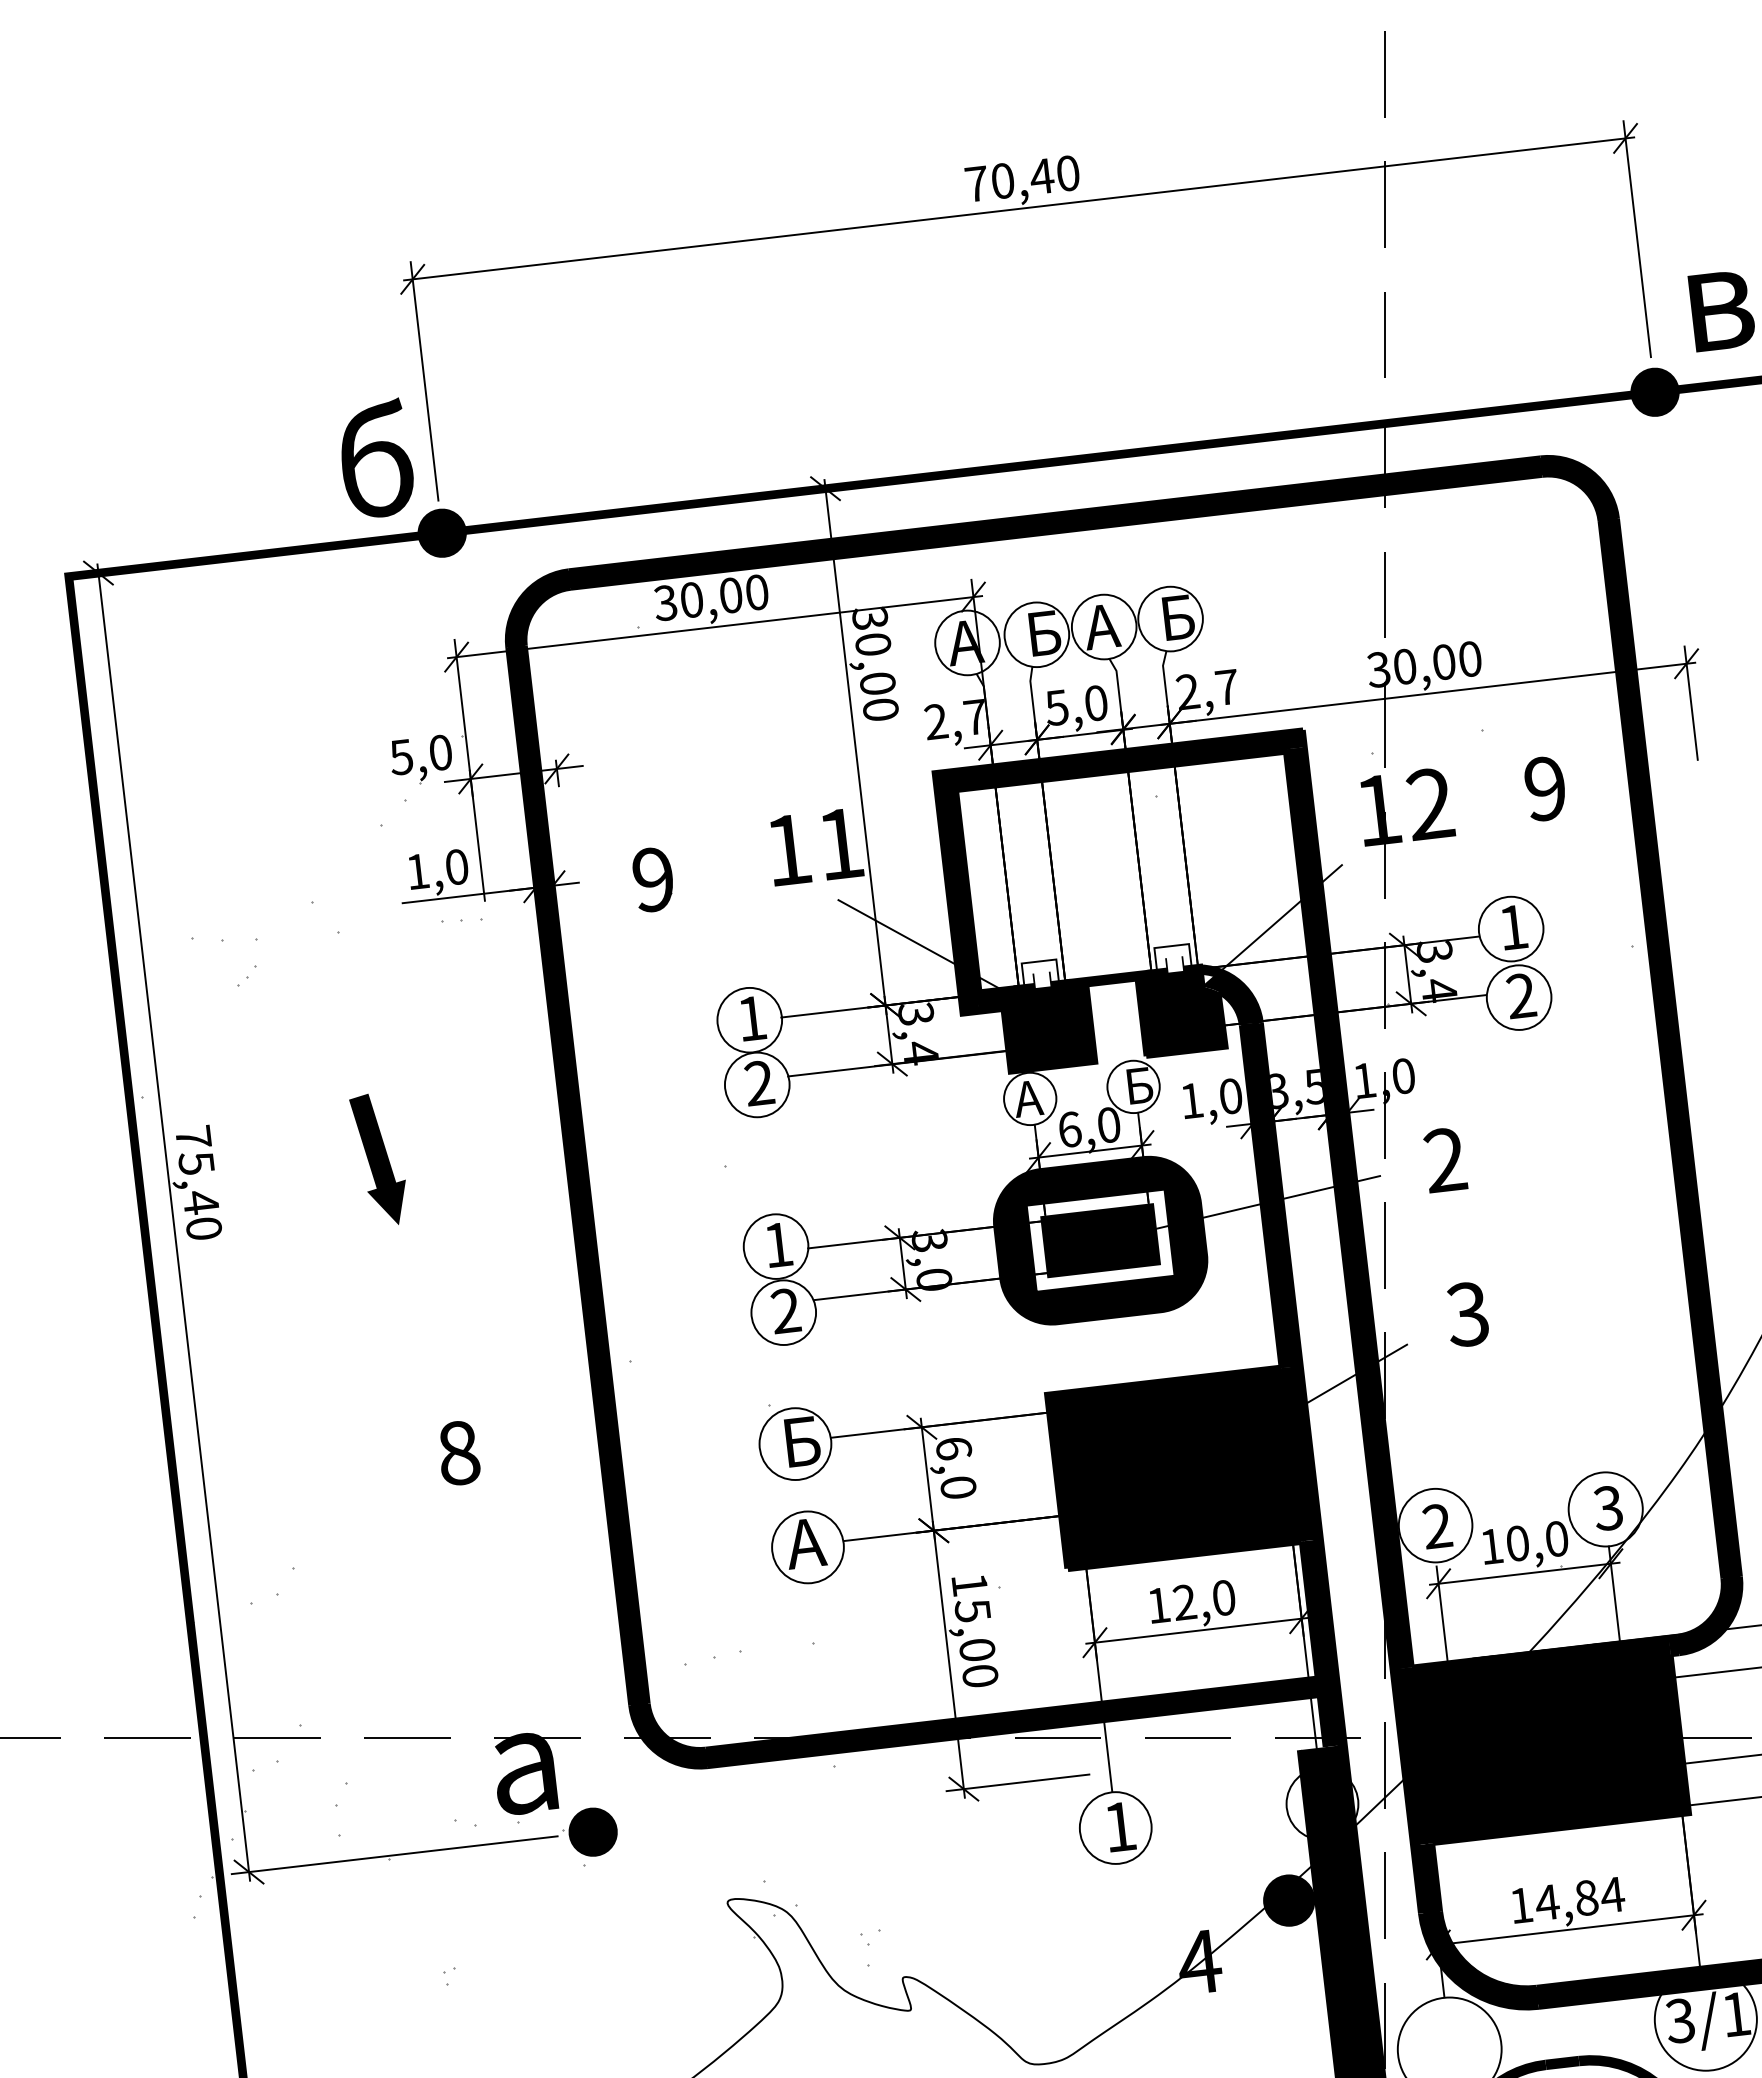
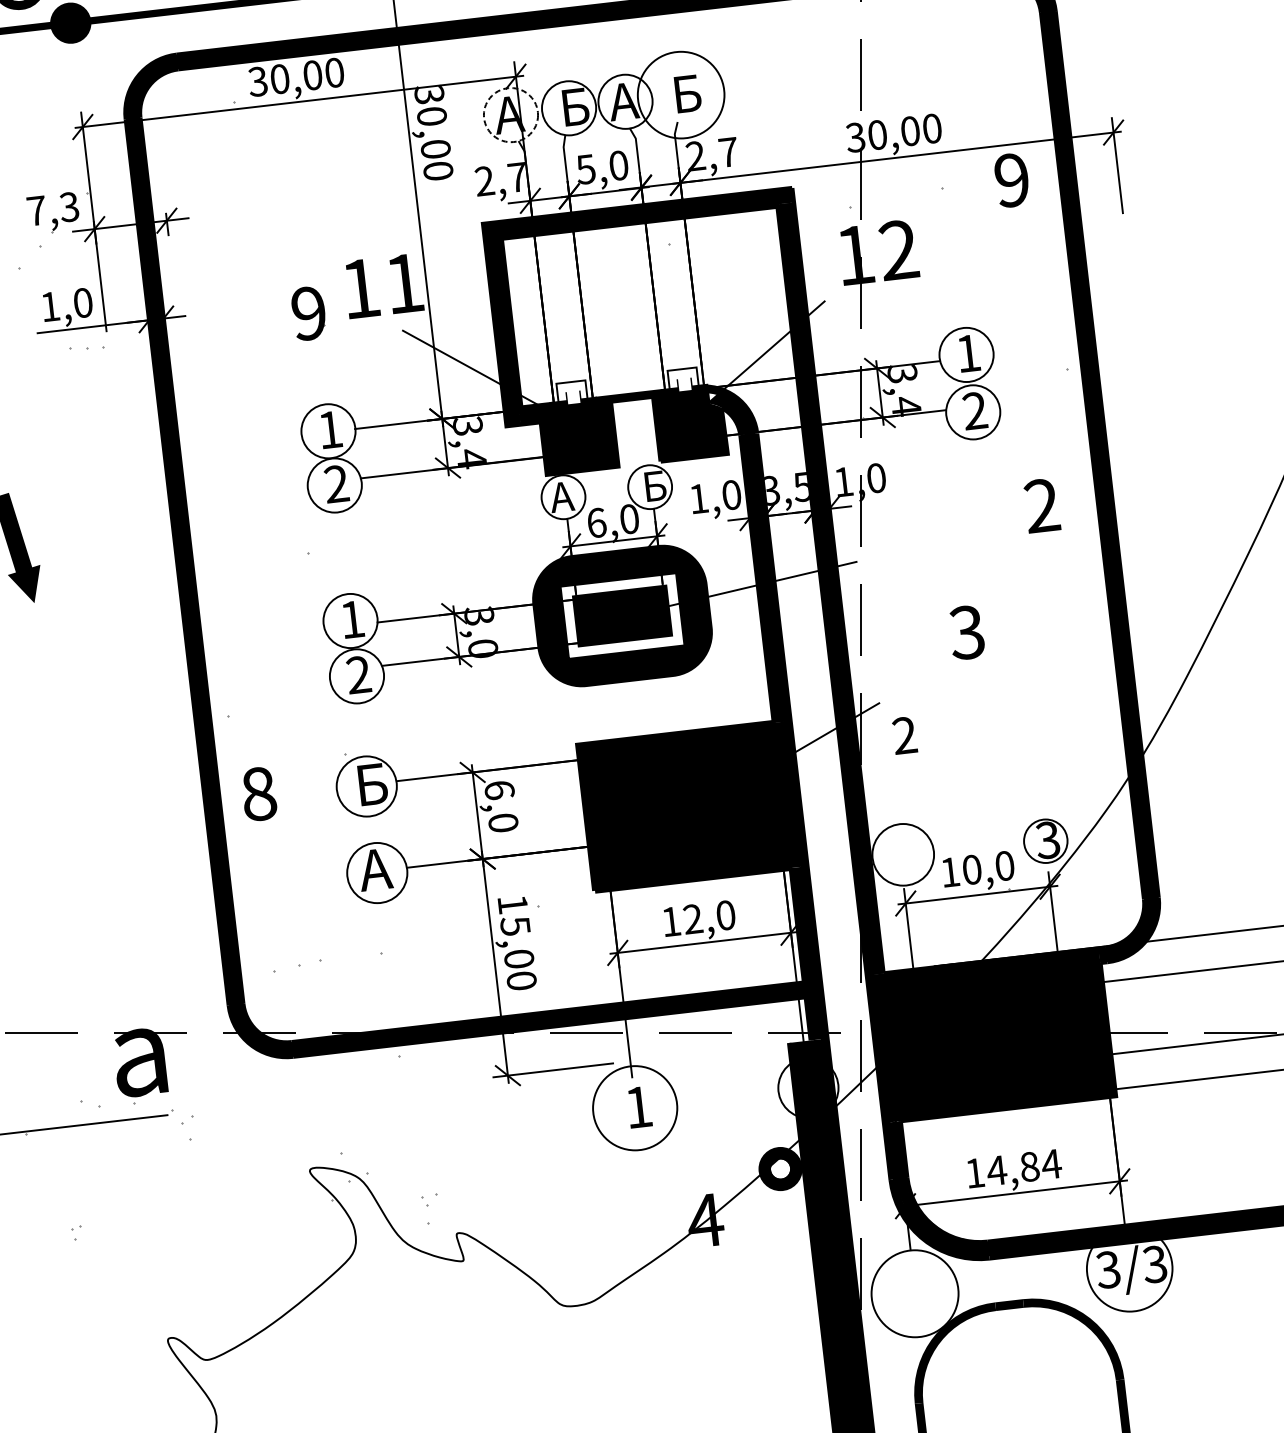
circle: (1170, 618) -> (681, 94), size x1.6
circle: (967, 642) -> (510, 114), solid -> dashed
text: (420, 755) -> (52, 209), 5,0 -> 7,3
text: (1544, 788) -> (1011, 180), moved
part: (652, 879) -> (308, 313), moved
text: (1445, 1160) -> (1042, 506), moved
text: (1467, 1314) -> (966, 632), moved
text: (460, 1453) -> (260, 794), moved
circle: (1605, 1509) -> (1045, 841), size x0.7
text: (1437, 1526) -> (904, 735), moved
circle: (1115, 1827) -> (634, 1107), size x1.4
fill: (592, 1831) -> (196, 1111), removed
fill: (1288, 1900) -> (779, 1168), removed
text: (1736, 2014) -> (1155, 1264), 3/1 -> 3/3

